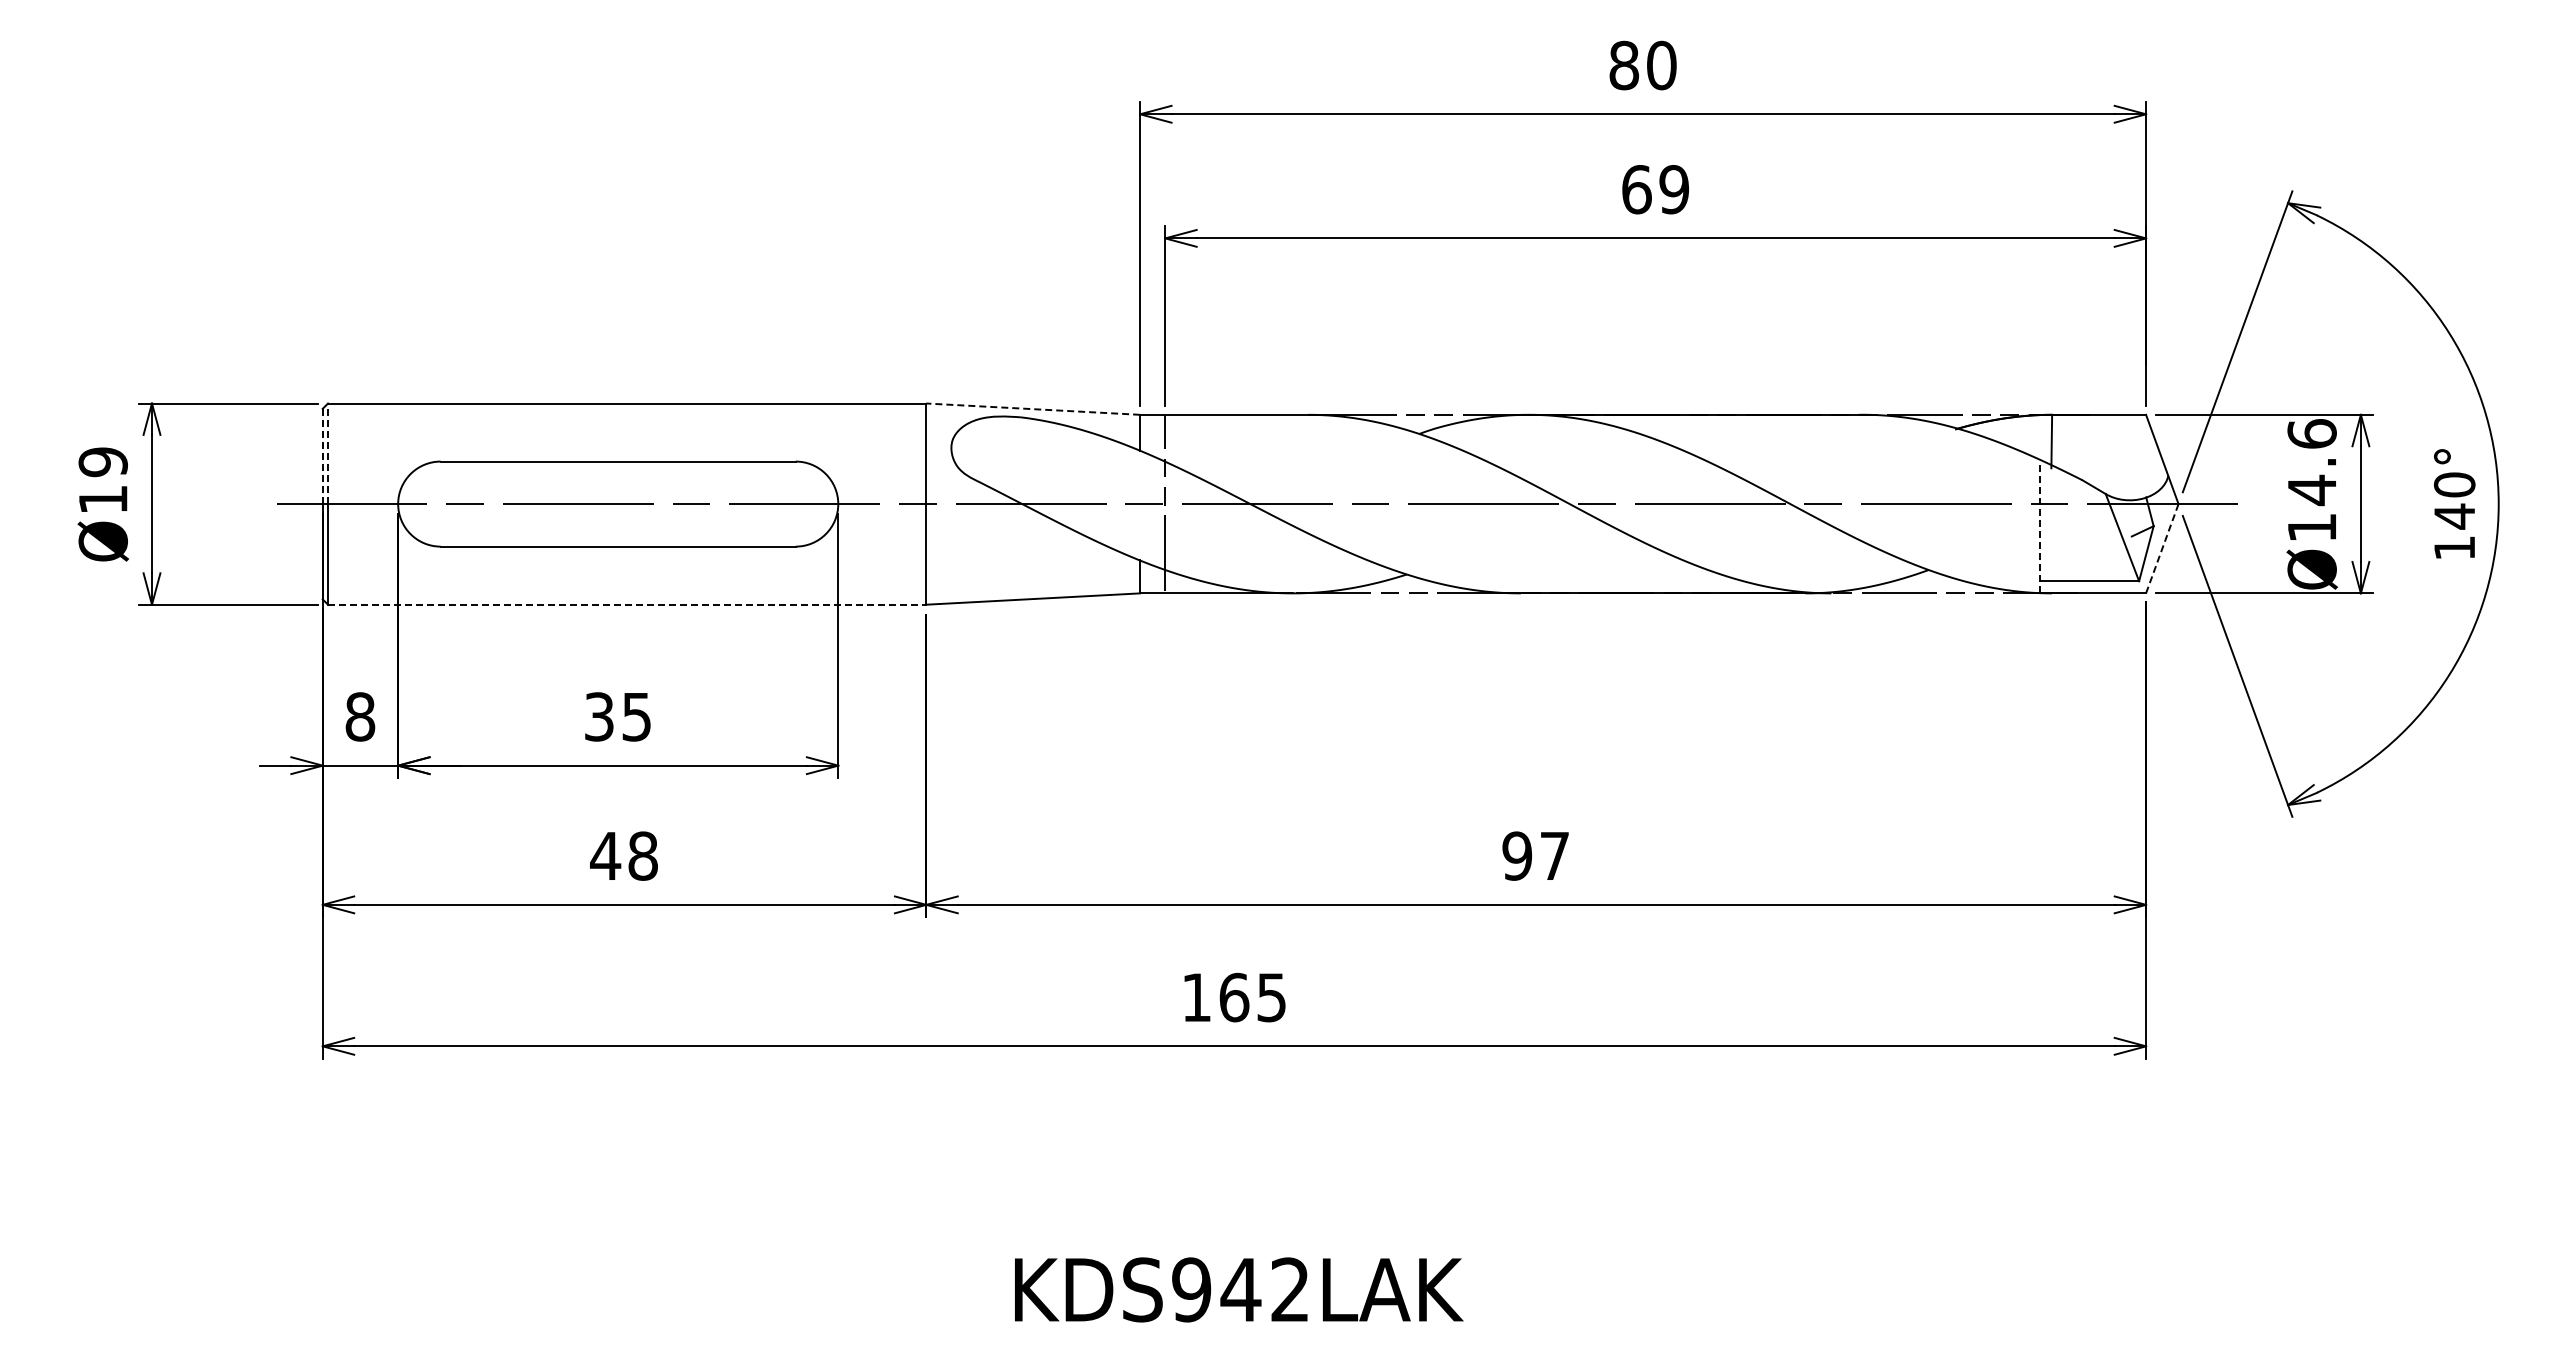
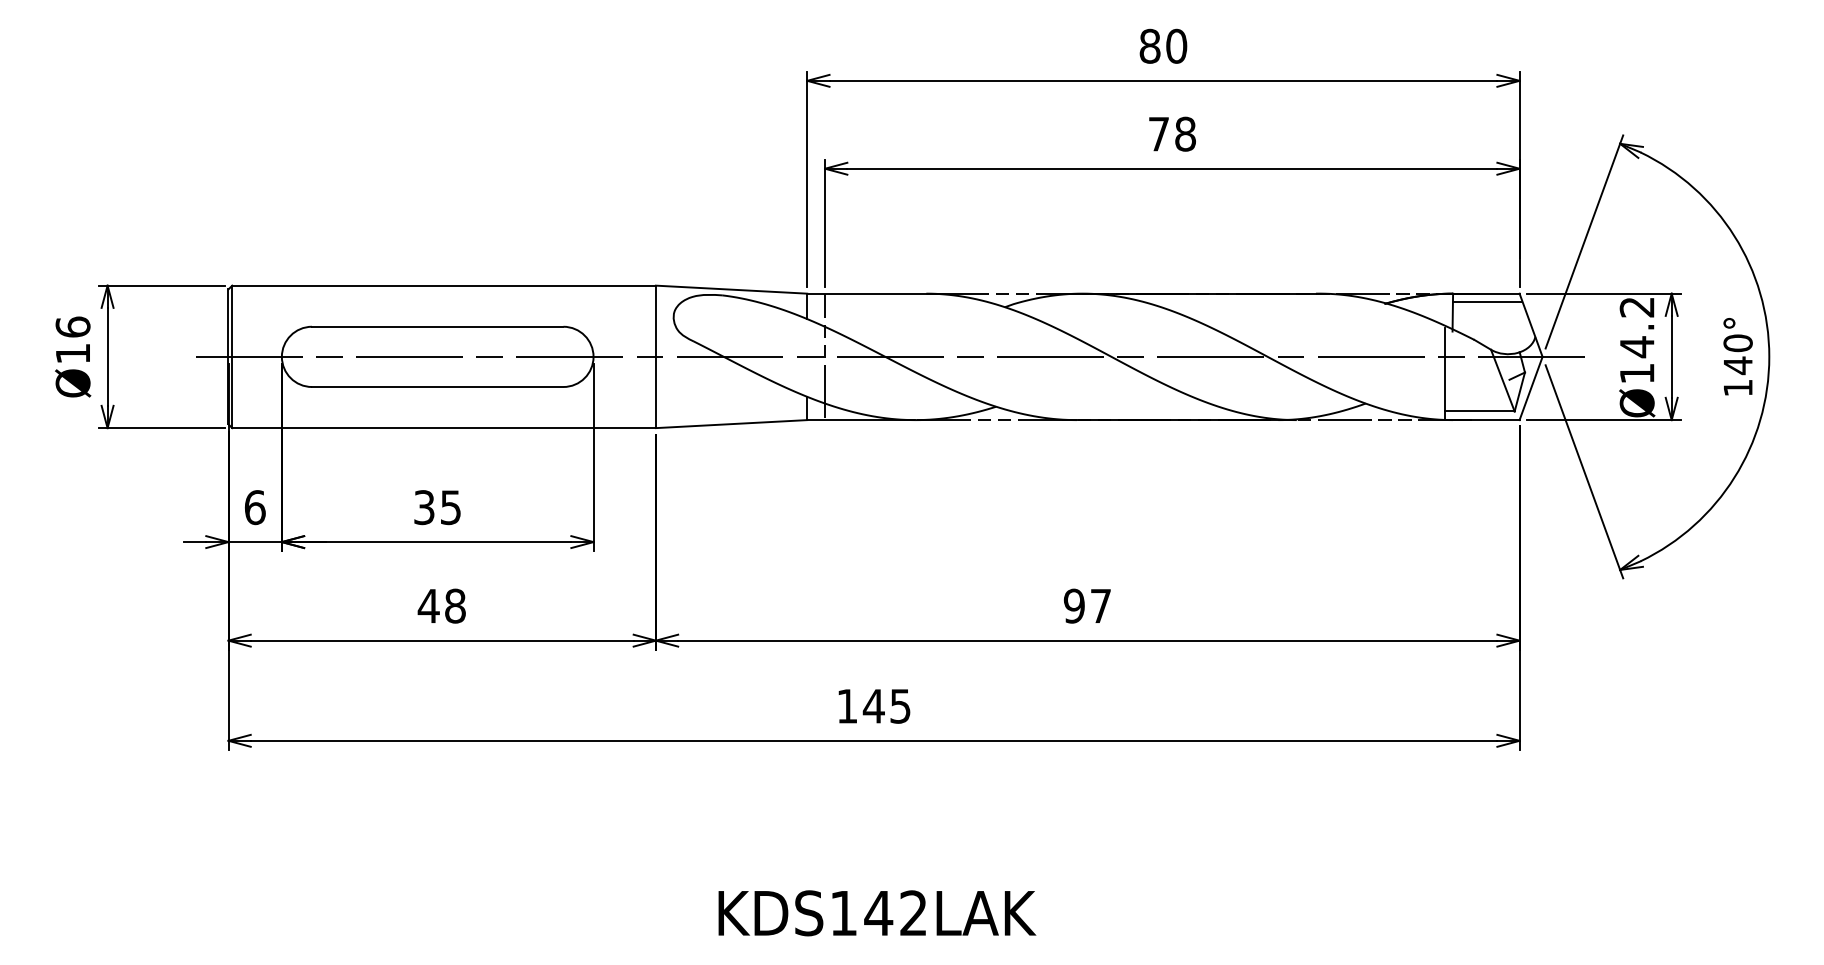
text: (1655, 189) -> (1172, 134), 69 -> 78
line: (1032, 409) -> (731, 289), dashed -> solid
line: (2100, 426) -> (1487, 301), added
text: (2311, 433) -> (1636, 306), Ø14.6 -> Ø14.2
line: (328, 453) -> (232, 321), dashed -> solid
line: (322, 456) -> (228, 323), dashed -> solid
text: (102, 462) -> (72, 327), Ø19 -> Ø16
line: (2040, 528) -> (1444, 374), dashed -> solid
line: (2162, 548) -> (1531, 388), dashed -> solid
line: (627, 604) -> (444, 427), dashed -> solid
text: (360, 716) -> (255, 507), 8 -> 6
text: (1233, 997) -> (873, 706), 165 -> 145
text: (1191, 1289) -> (843, 913), KDS942LAK -> KDS142LAK

